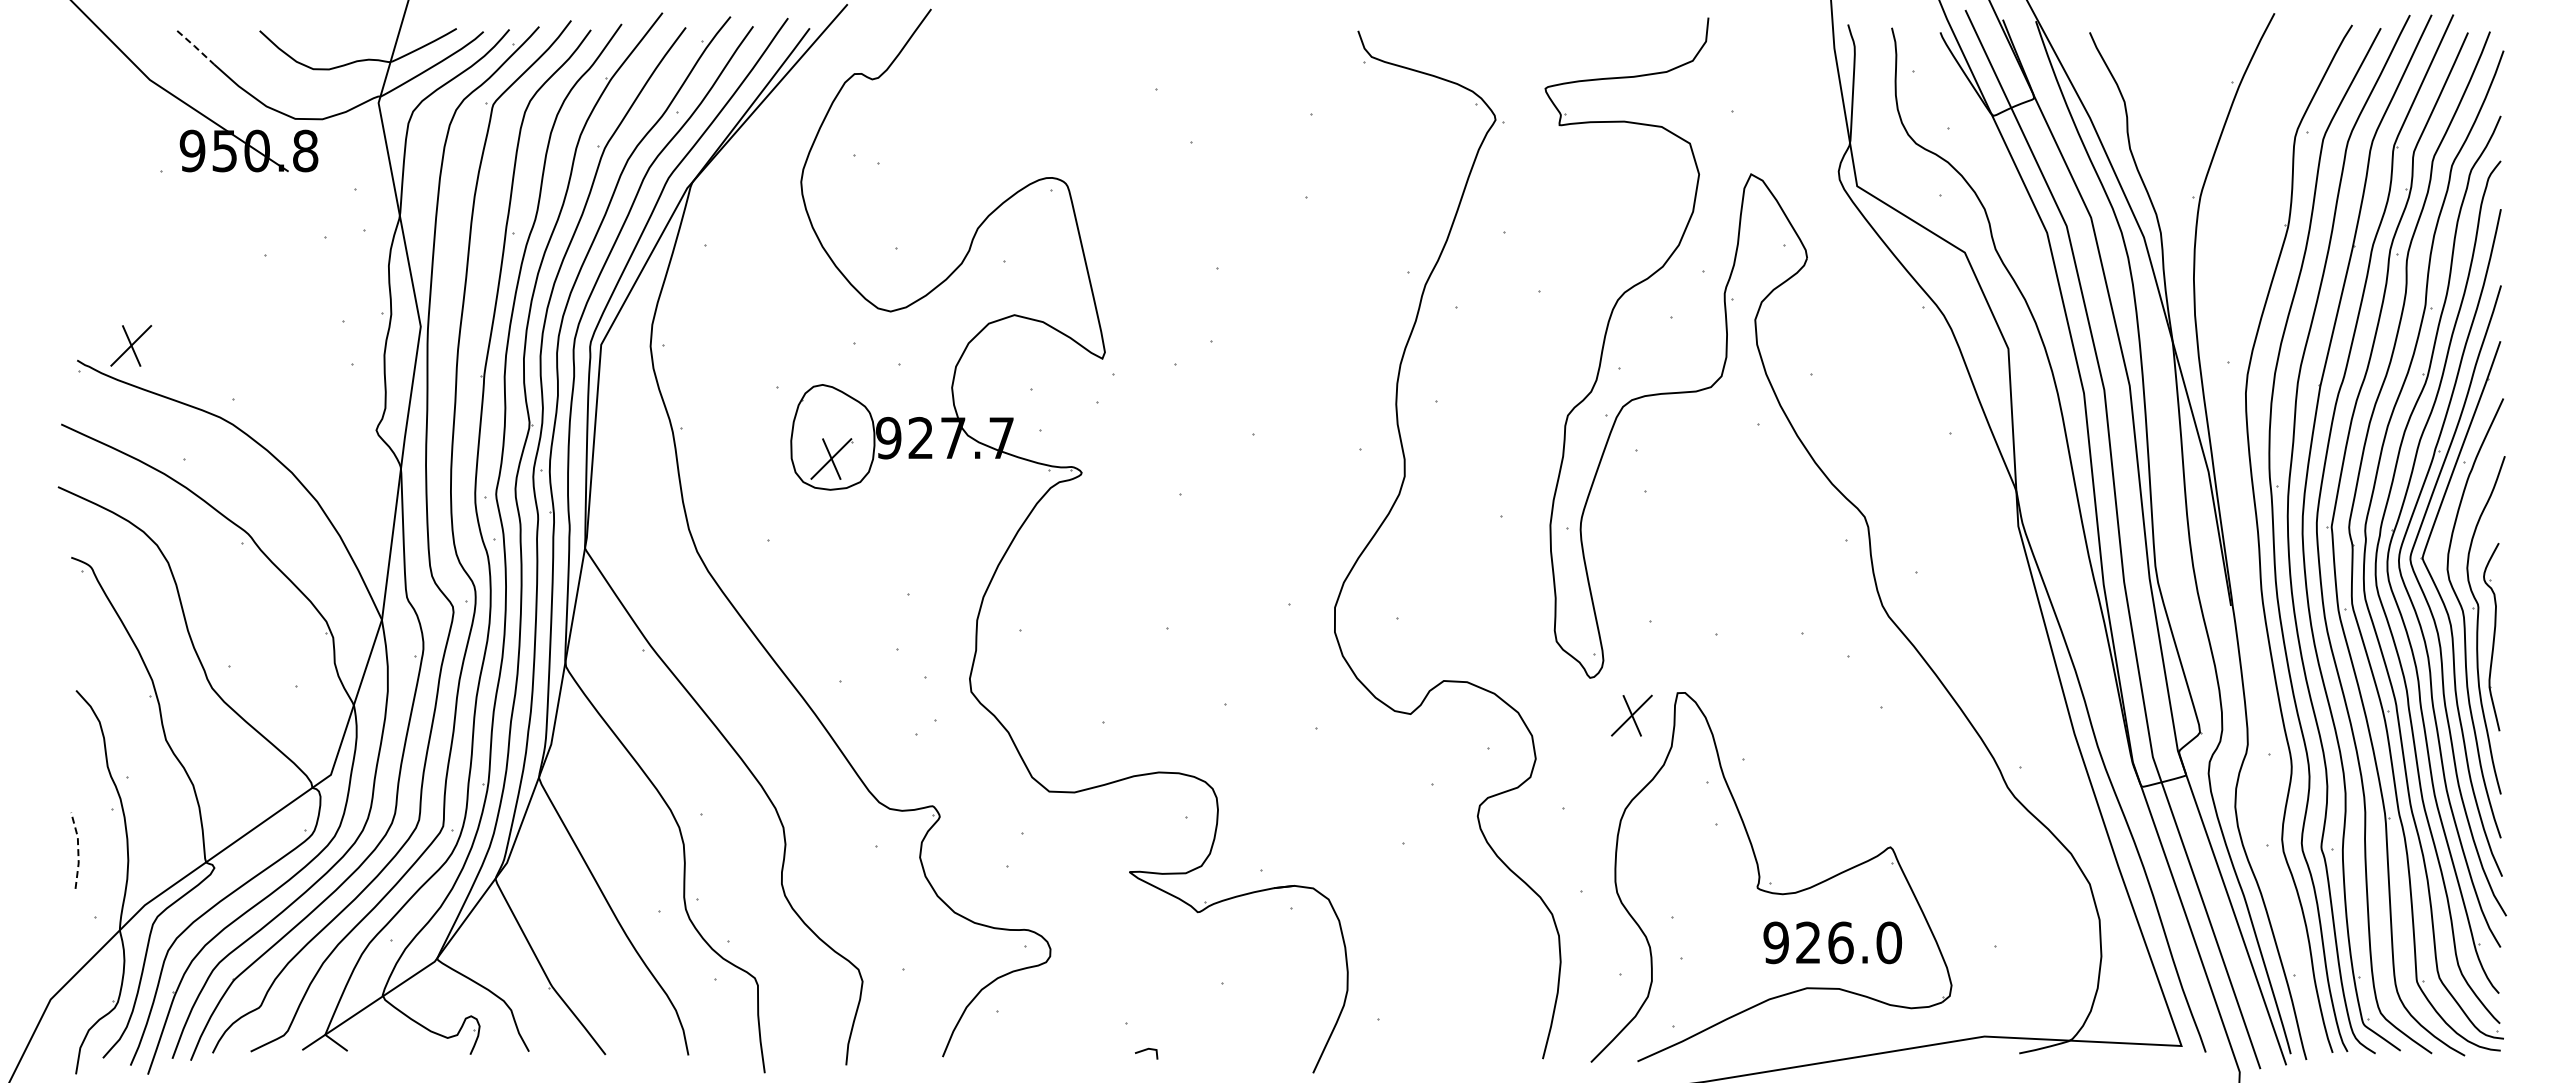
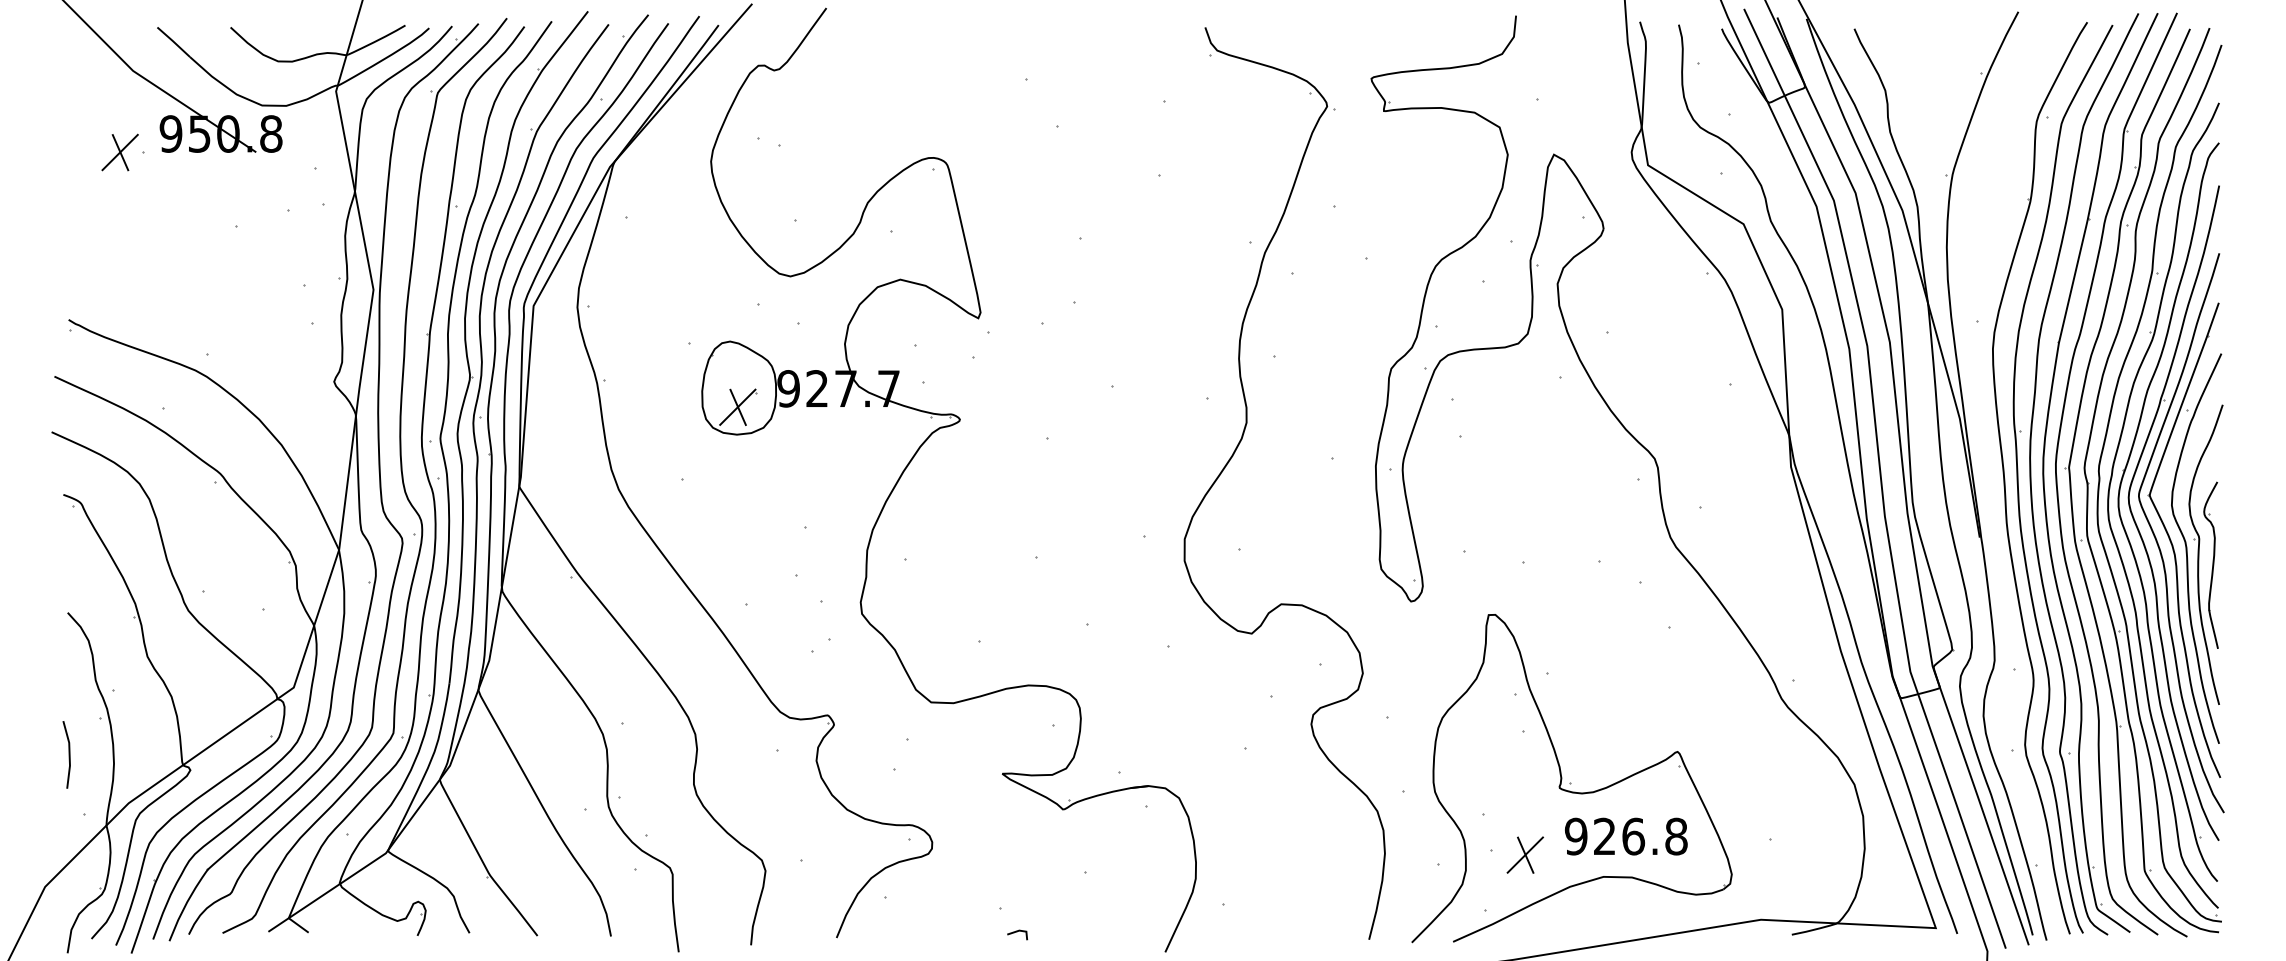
line: (195, 46) -> (173, 41), dashed -> solid
part: (131, 345) -> (120, 152), moved
part: (1631, 715) -> (1524, 854), moved
line: (78, 850) -> (69, 754), dashed -> solid
text: (1889, 942) -> (1676, 836), 926.0 -> 926.8

